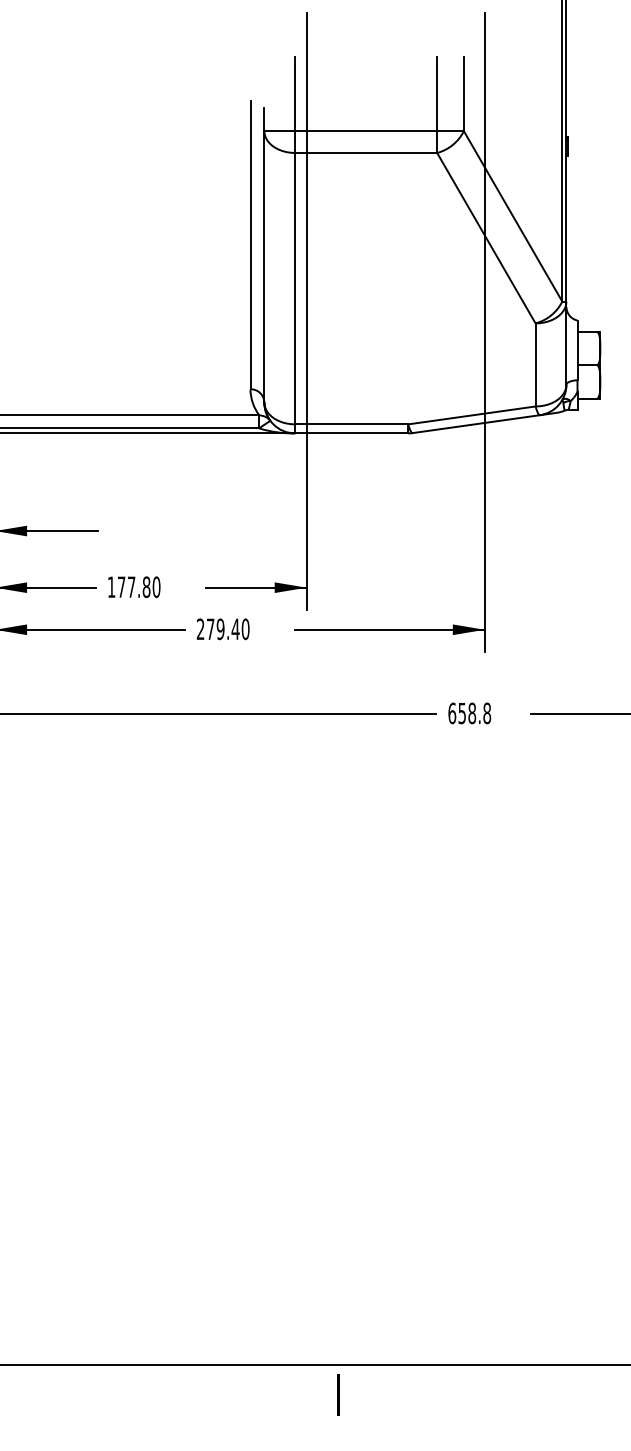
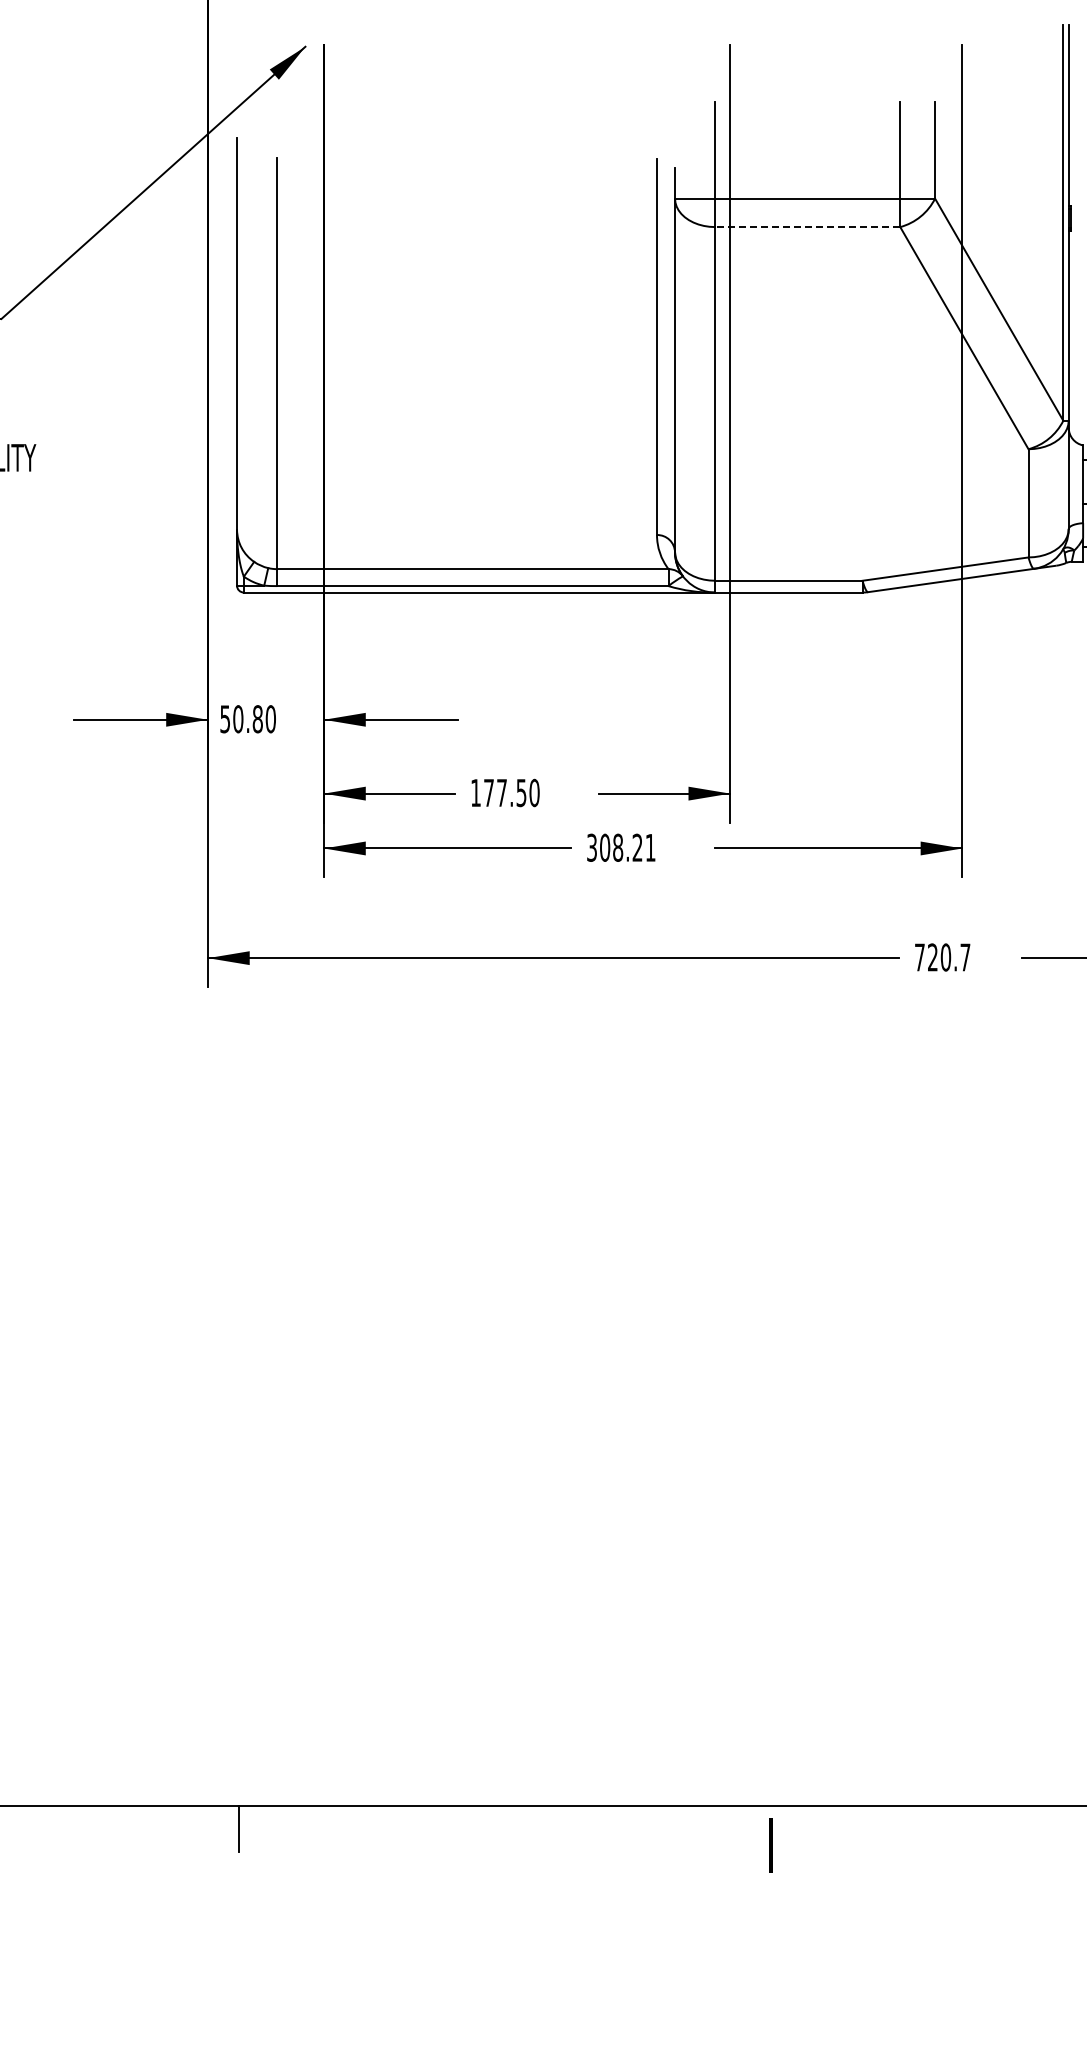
line: (366, 153) -> (807, 227), solid -> dashed
text: (146, 586) -> (521, 792), 177.80 -> 177.50
text: (223, 629) -> (621, 847), 279.40 -> 308.21
text: (469, 713) -> (942, 957), 658.8 -> 720.7

